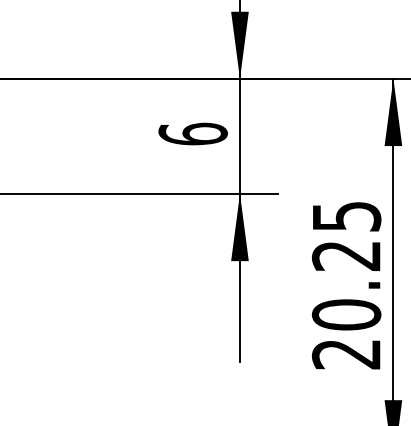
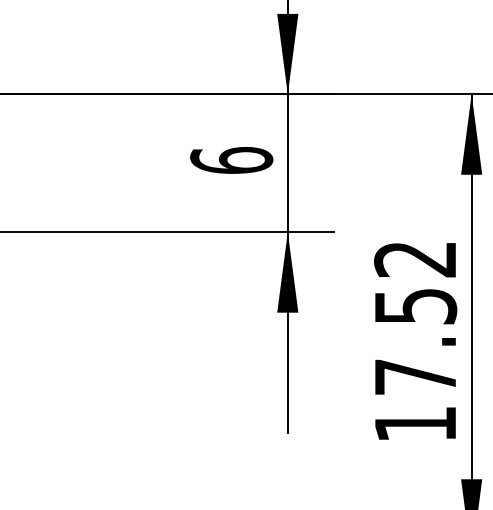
text: (346, 286) -> (415, 342), 20.25 -> 17.52

